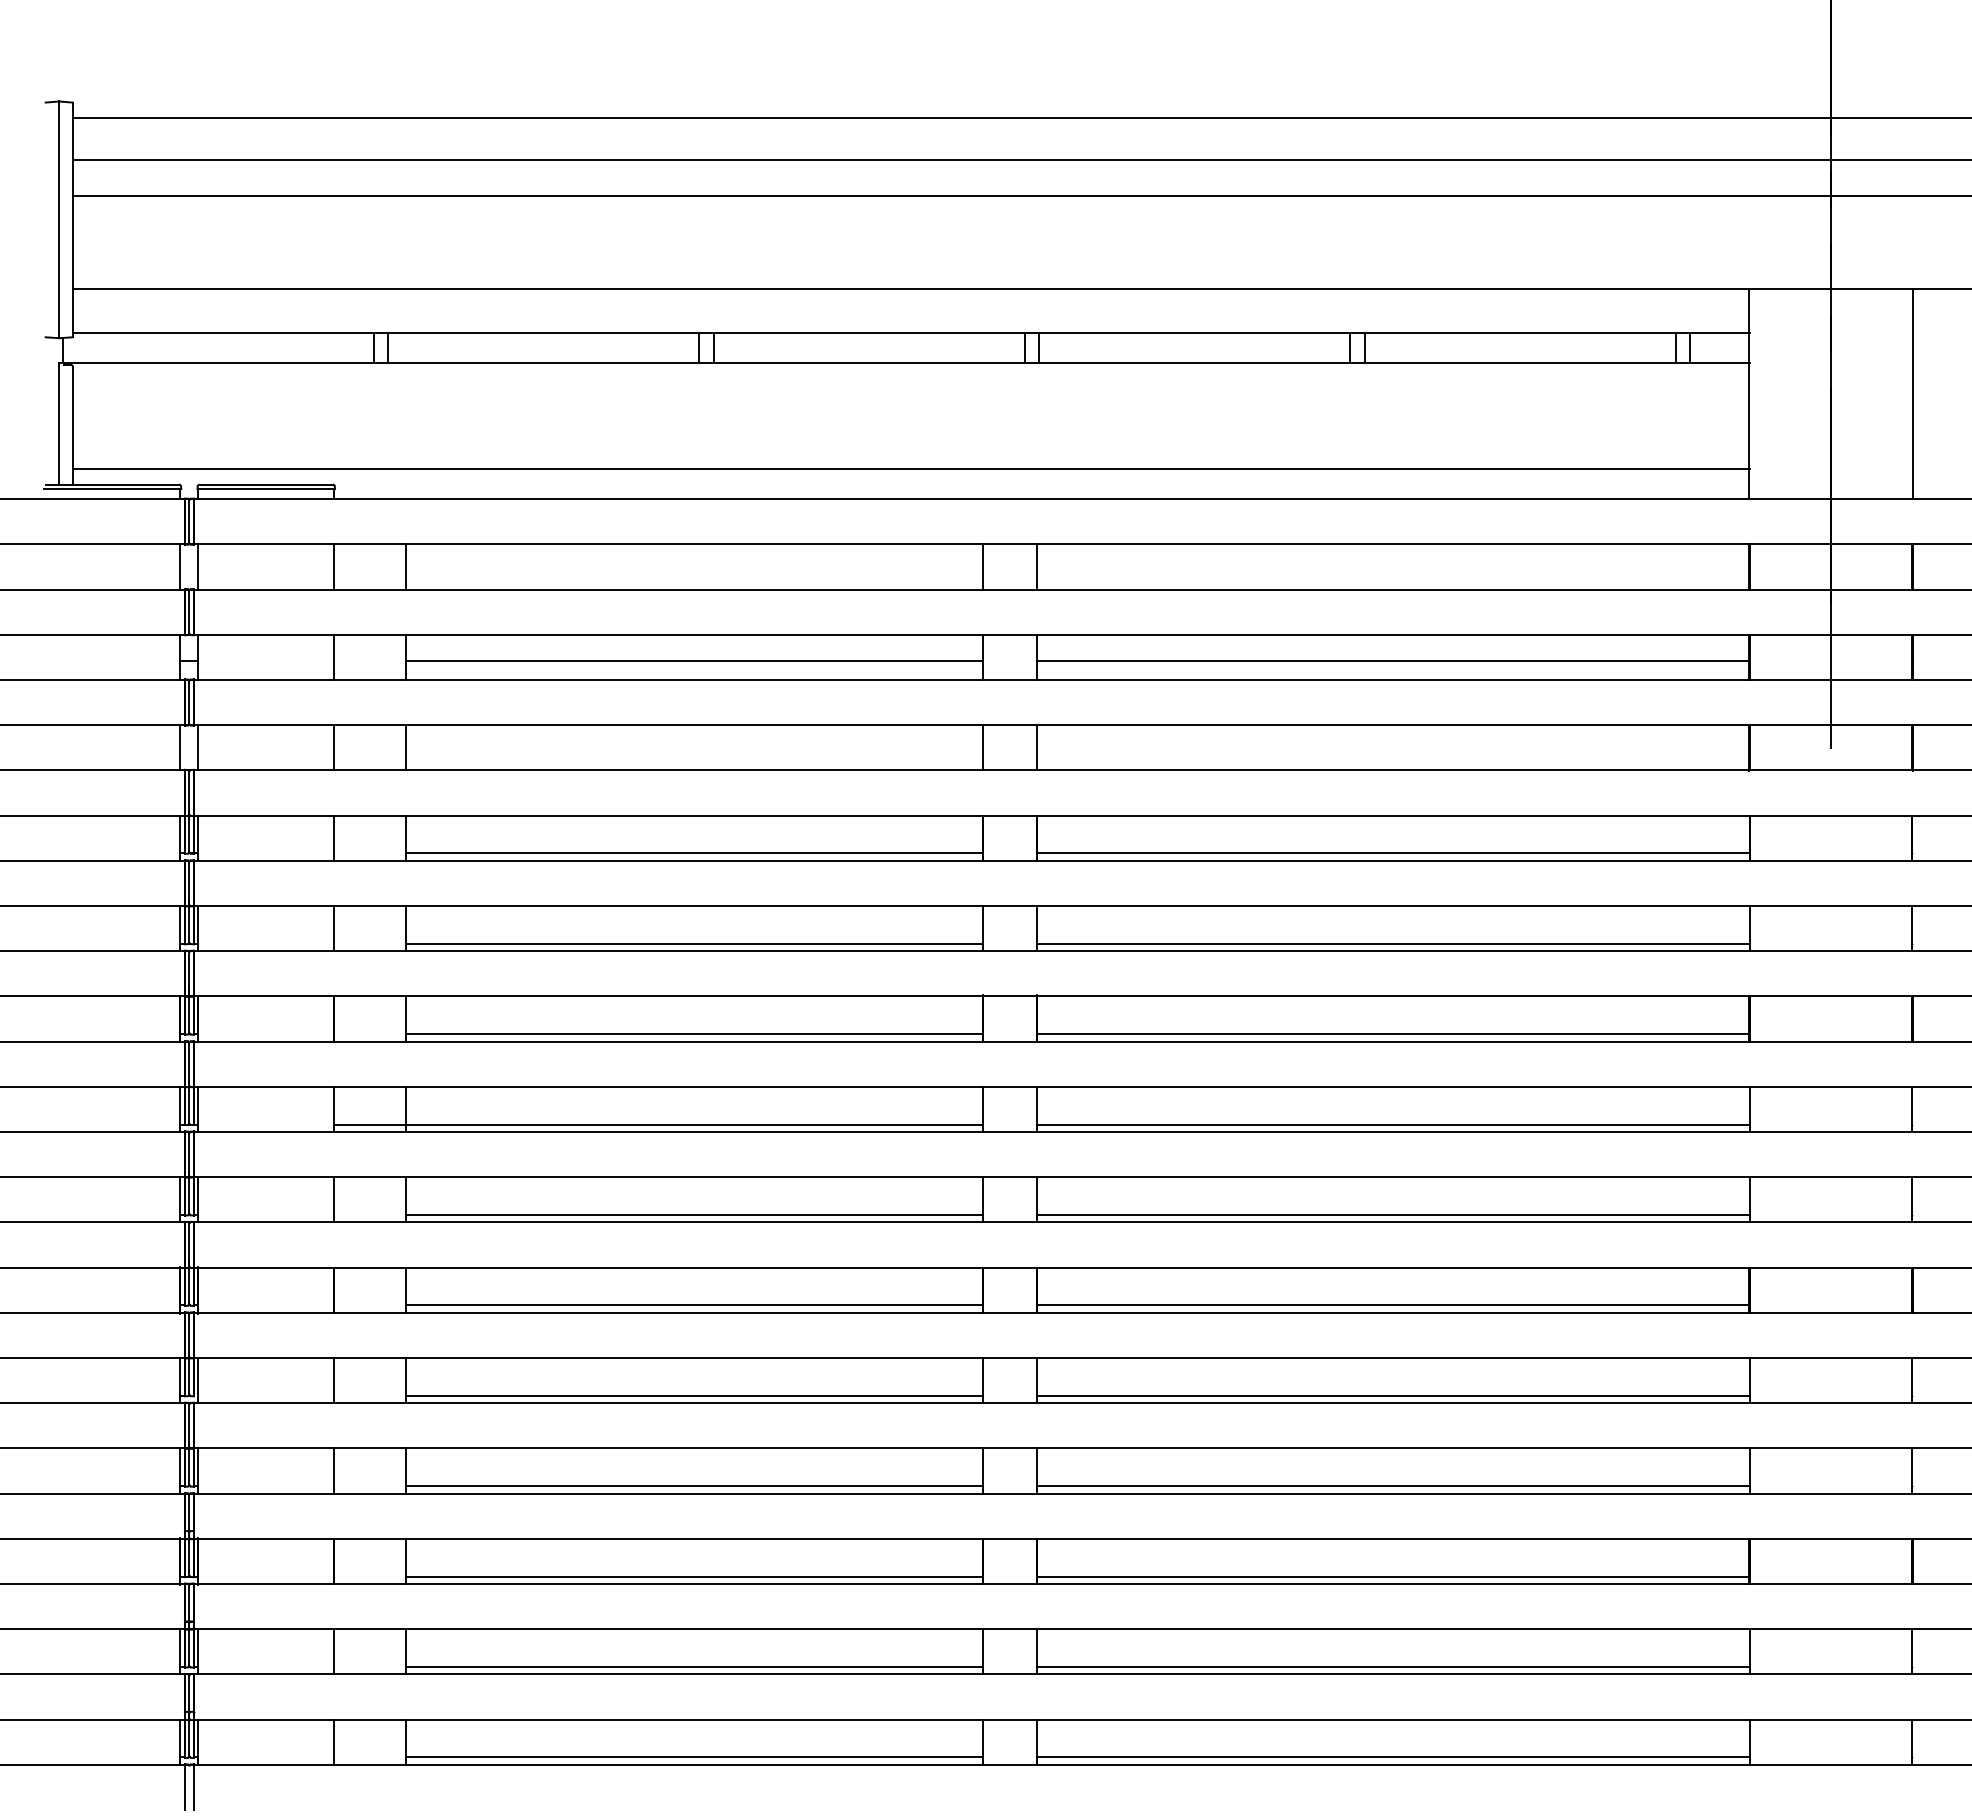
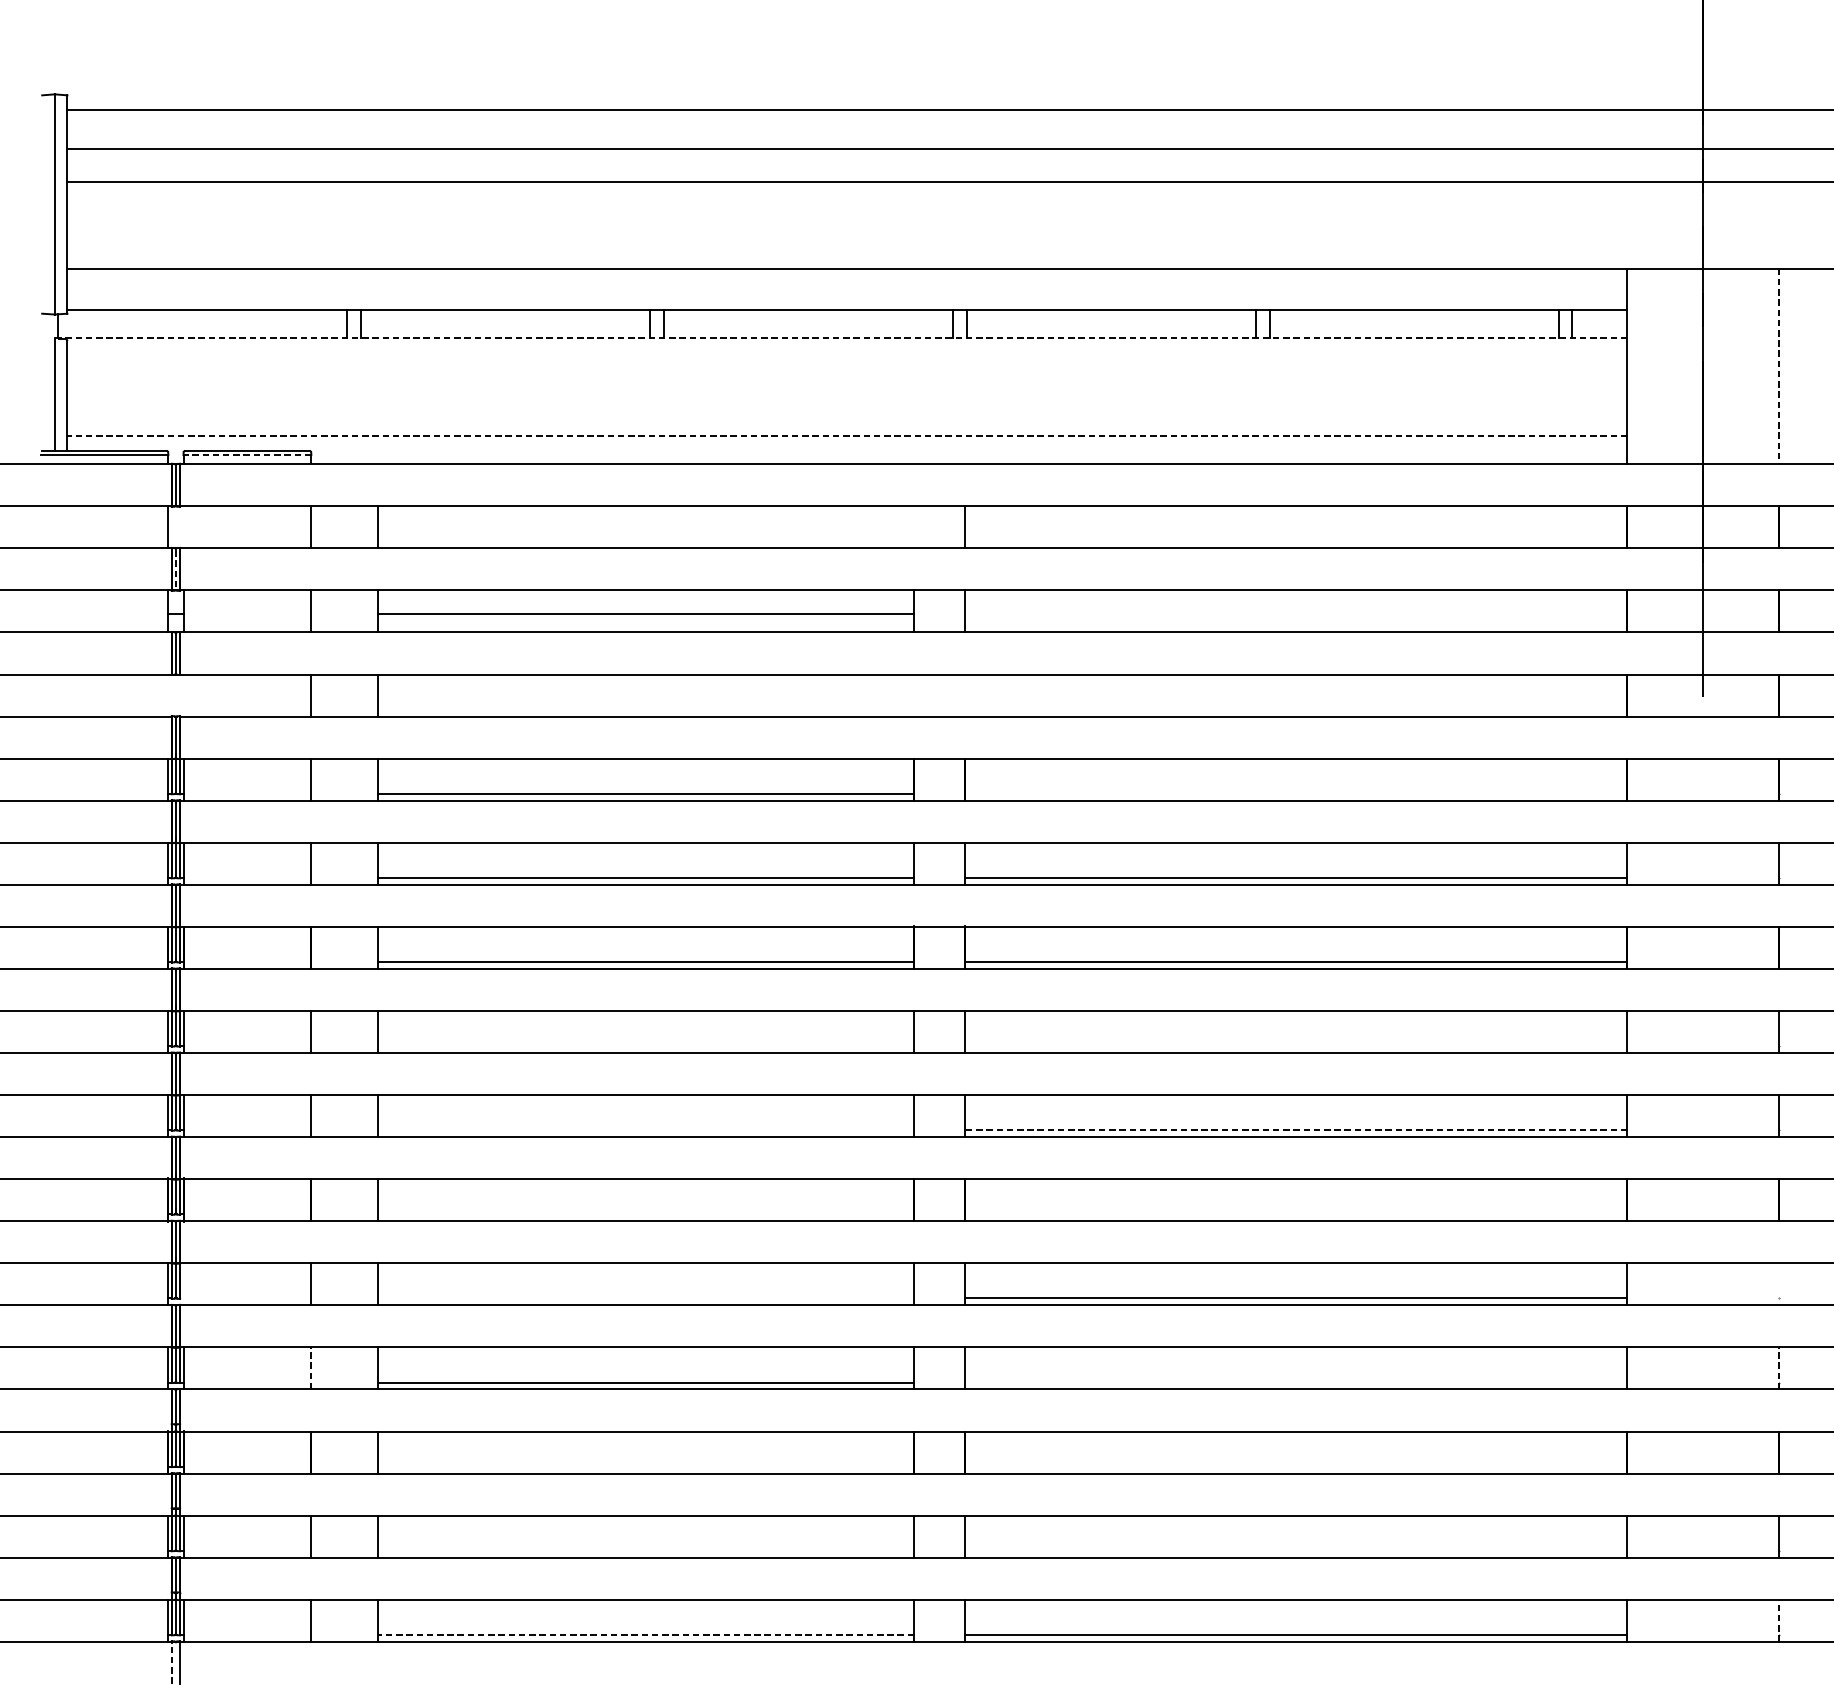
line: (903, 362) -> (840, 337), solid -> dashed
line: (1912, 394) -> (1778, 366), solid -> dashed
line: (910, 468) -> (846, 435), solid -> dashed
line: (266, 489) -> (247, 455), solid -> dashed
line: (198, 566) -> (184, 526), removed
line: (983, 566) -> (914, 526), removed
line: (189, 612) -> (176, 569), solid -> dashed
line: (1393, 660) -> (1296, 614), removed
line: (180, 747) -> (167, 695), removed
line: (198, 747) -> (184, 695), removed
line: (983, 747) -> (914, 695), removed
line: (1037, 747) -> (964, 695), removed
line: (1393, 853) -> (1296, 793), removed
line: (658, 1124) -> (612, 1046), removed
line: (1393, 1124) -> (1296, 1046), removed
line: (694, 1214) -> (645, 1129), removed
line: (1392, 1214) -> (1295, 1129), solid -> dashed
line: (694, 1305) -> (645, 1214), removed
line: (1393, 1305) -> (1296, 1214), removed
line: (198, 1380) -> (184, 1284), removed
line: (1912, 1380) -> (1778, 1284), removed
line: (694, 1395) -> (645, 1298), removed
line: (334, 1471) -> (310, 1368), solid -> dashed
line: (1912, 1471) -> (1778, 1368), solid -> dashed
line: (1393, 1486) -> (1296, 1382), removed
line: (694, 1576) -> (645, 1466), removed
line: (1393, 1576) -> (1296, 1466), removed
line: (694, 1667) -> (645, 1551), removed
line: (1393, 1667) -> (1296, 1551), removed
line: (1912, 1742) -> (1778, 1620), solid -> dashed
line: (694, 1757) -> (645, 1634), solid -> dashed
line: (184, 1787) -> (171, 1662), solid -> dashed

